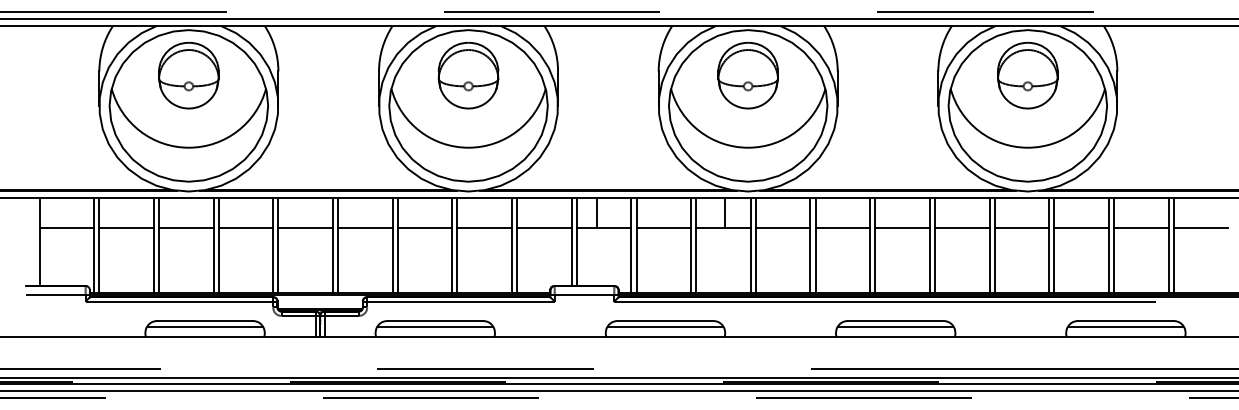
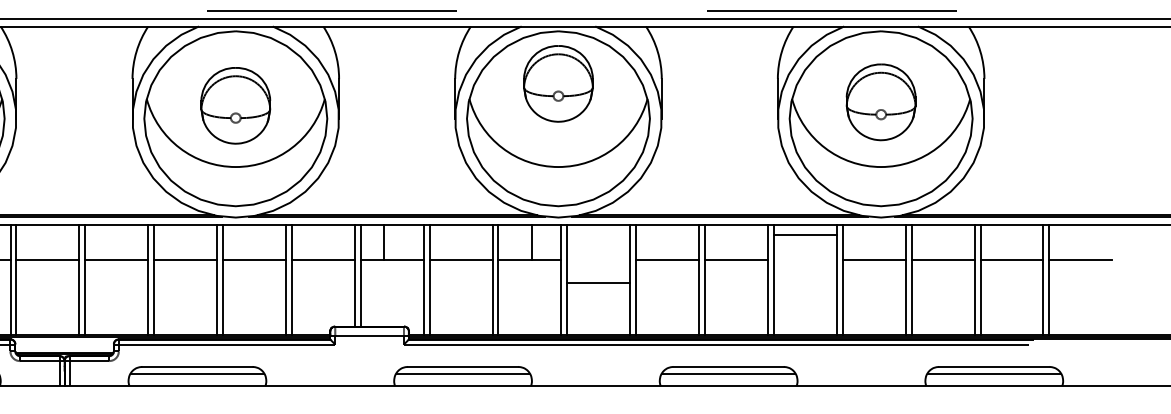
part: (468, 75) -> (235, 105), moved
part: (1027, 75) -> (880, 102), moved
line: (782, 228) -> (598, 283), moved
line: (961, 228) -> (804, 234), moved

